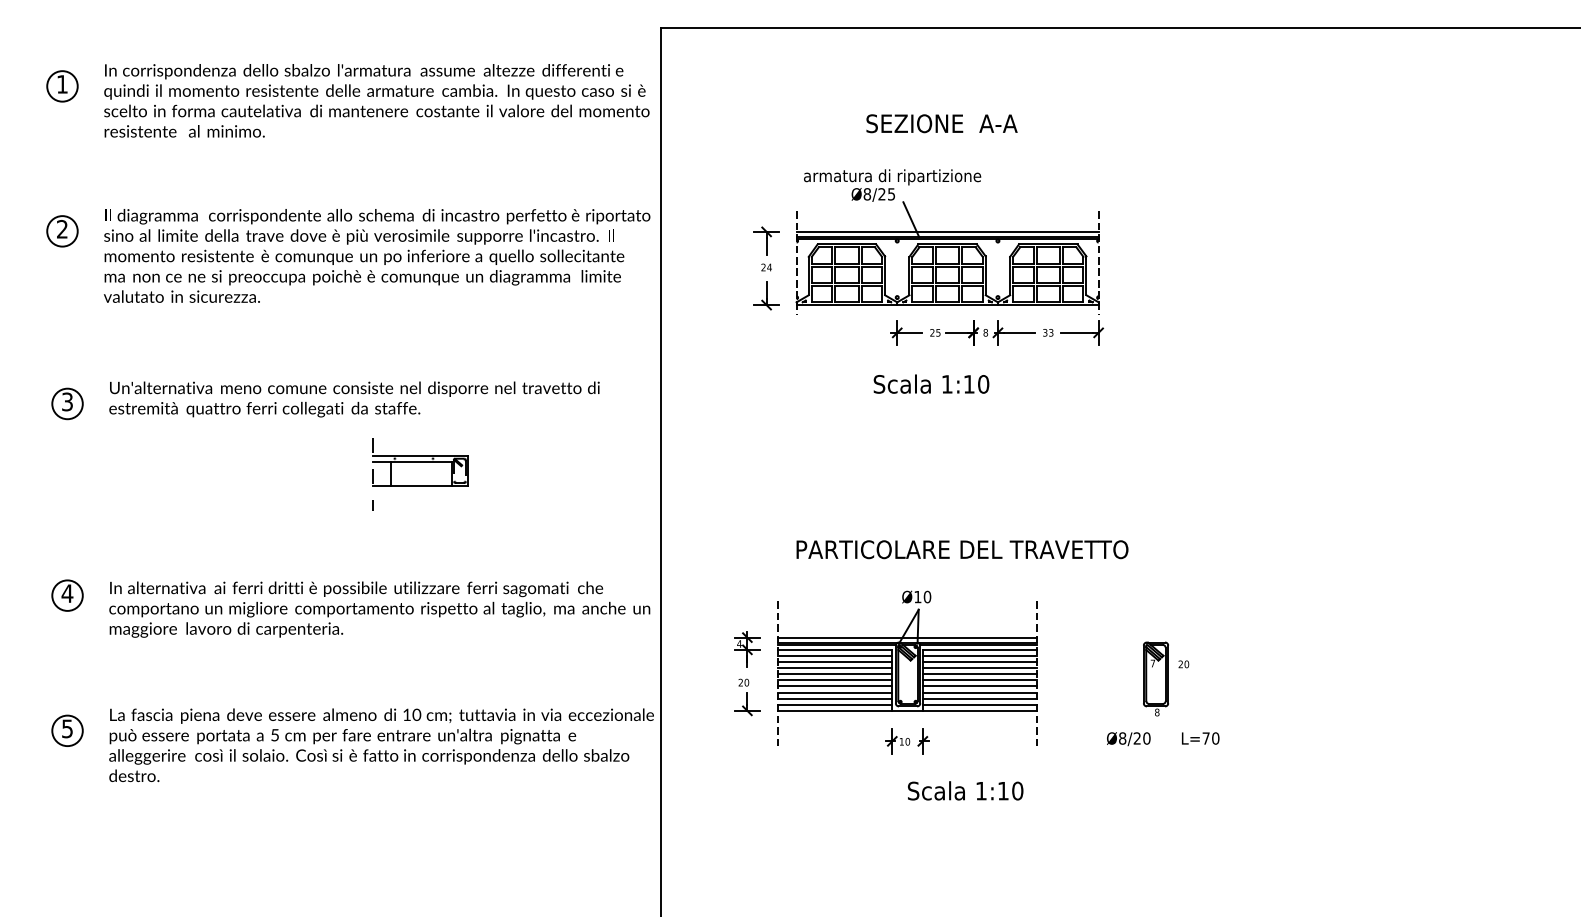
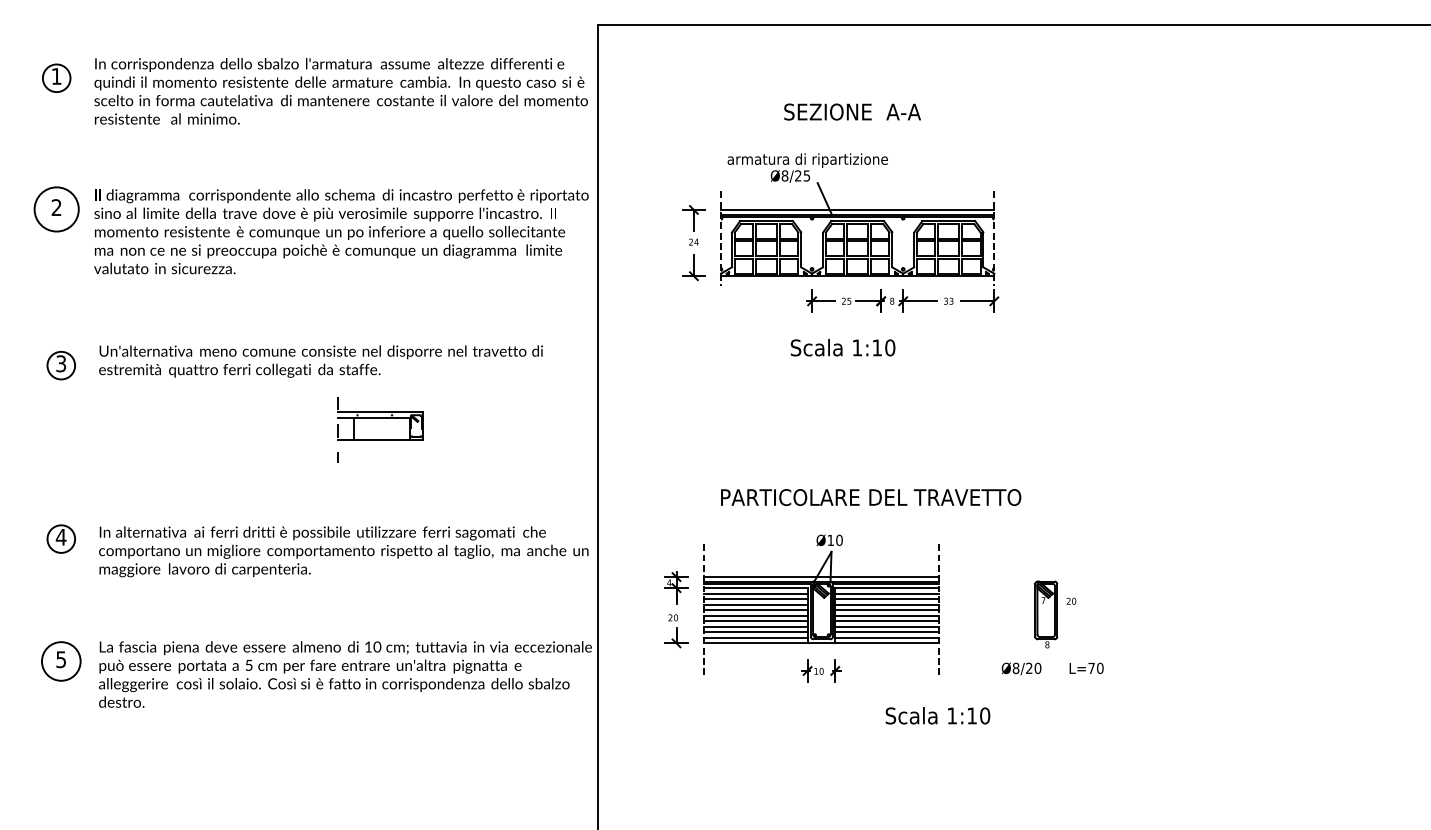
circle: (62, 231) -> (56, 209), size x1.6
circle: (67, 730) -> (61, 661), size x1.4
text: (965, 790) -> (937, 715), moved

